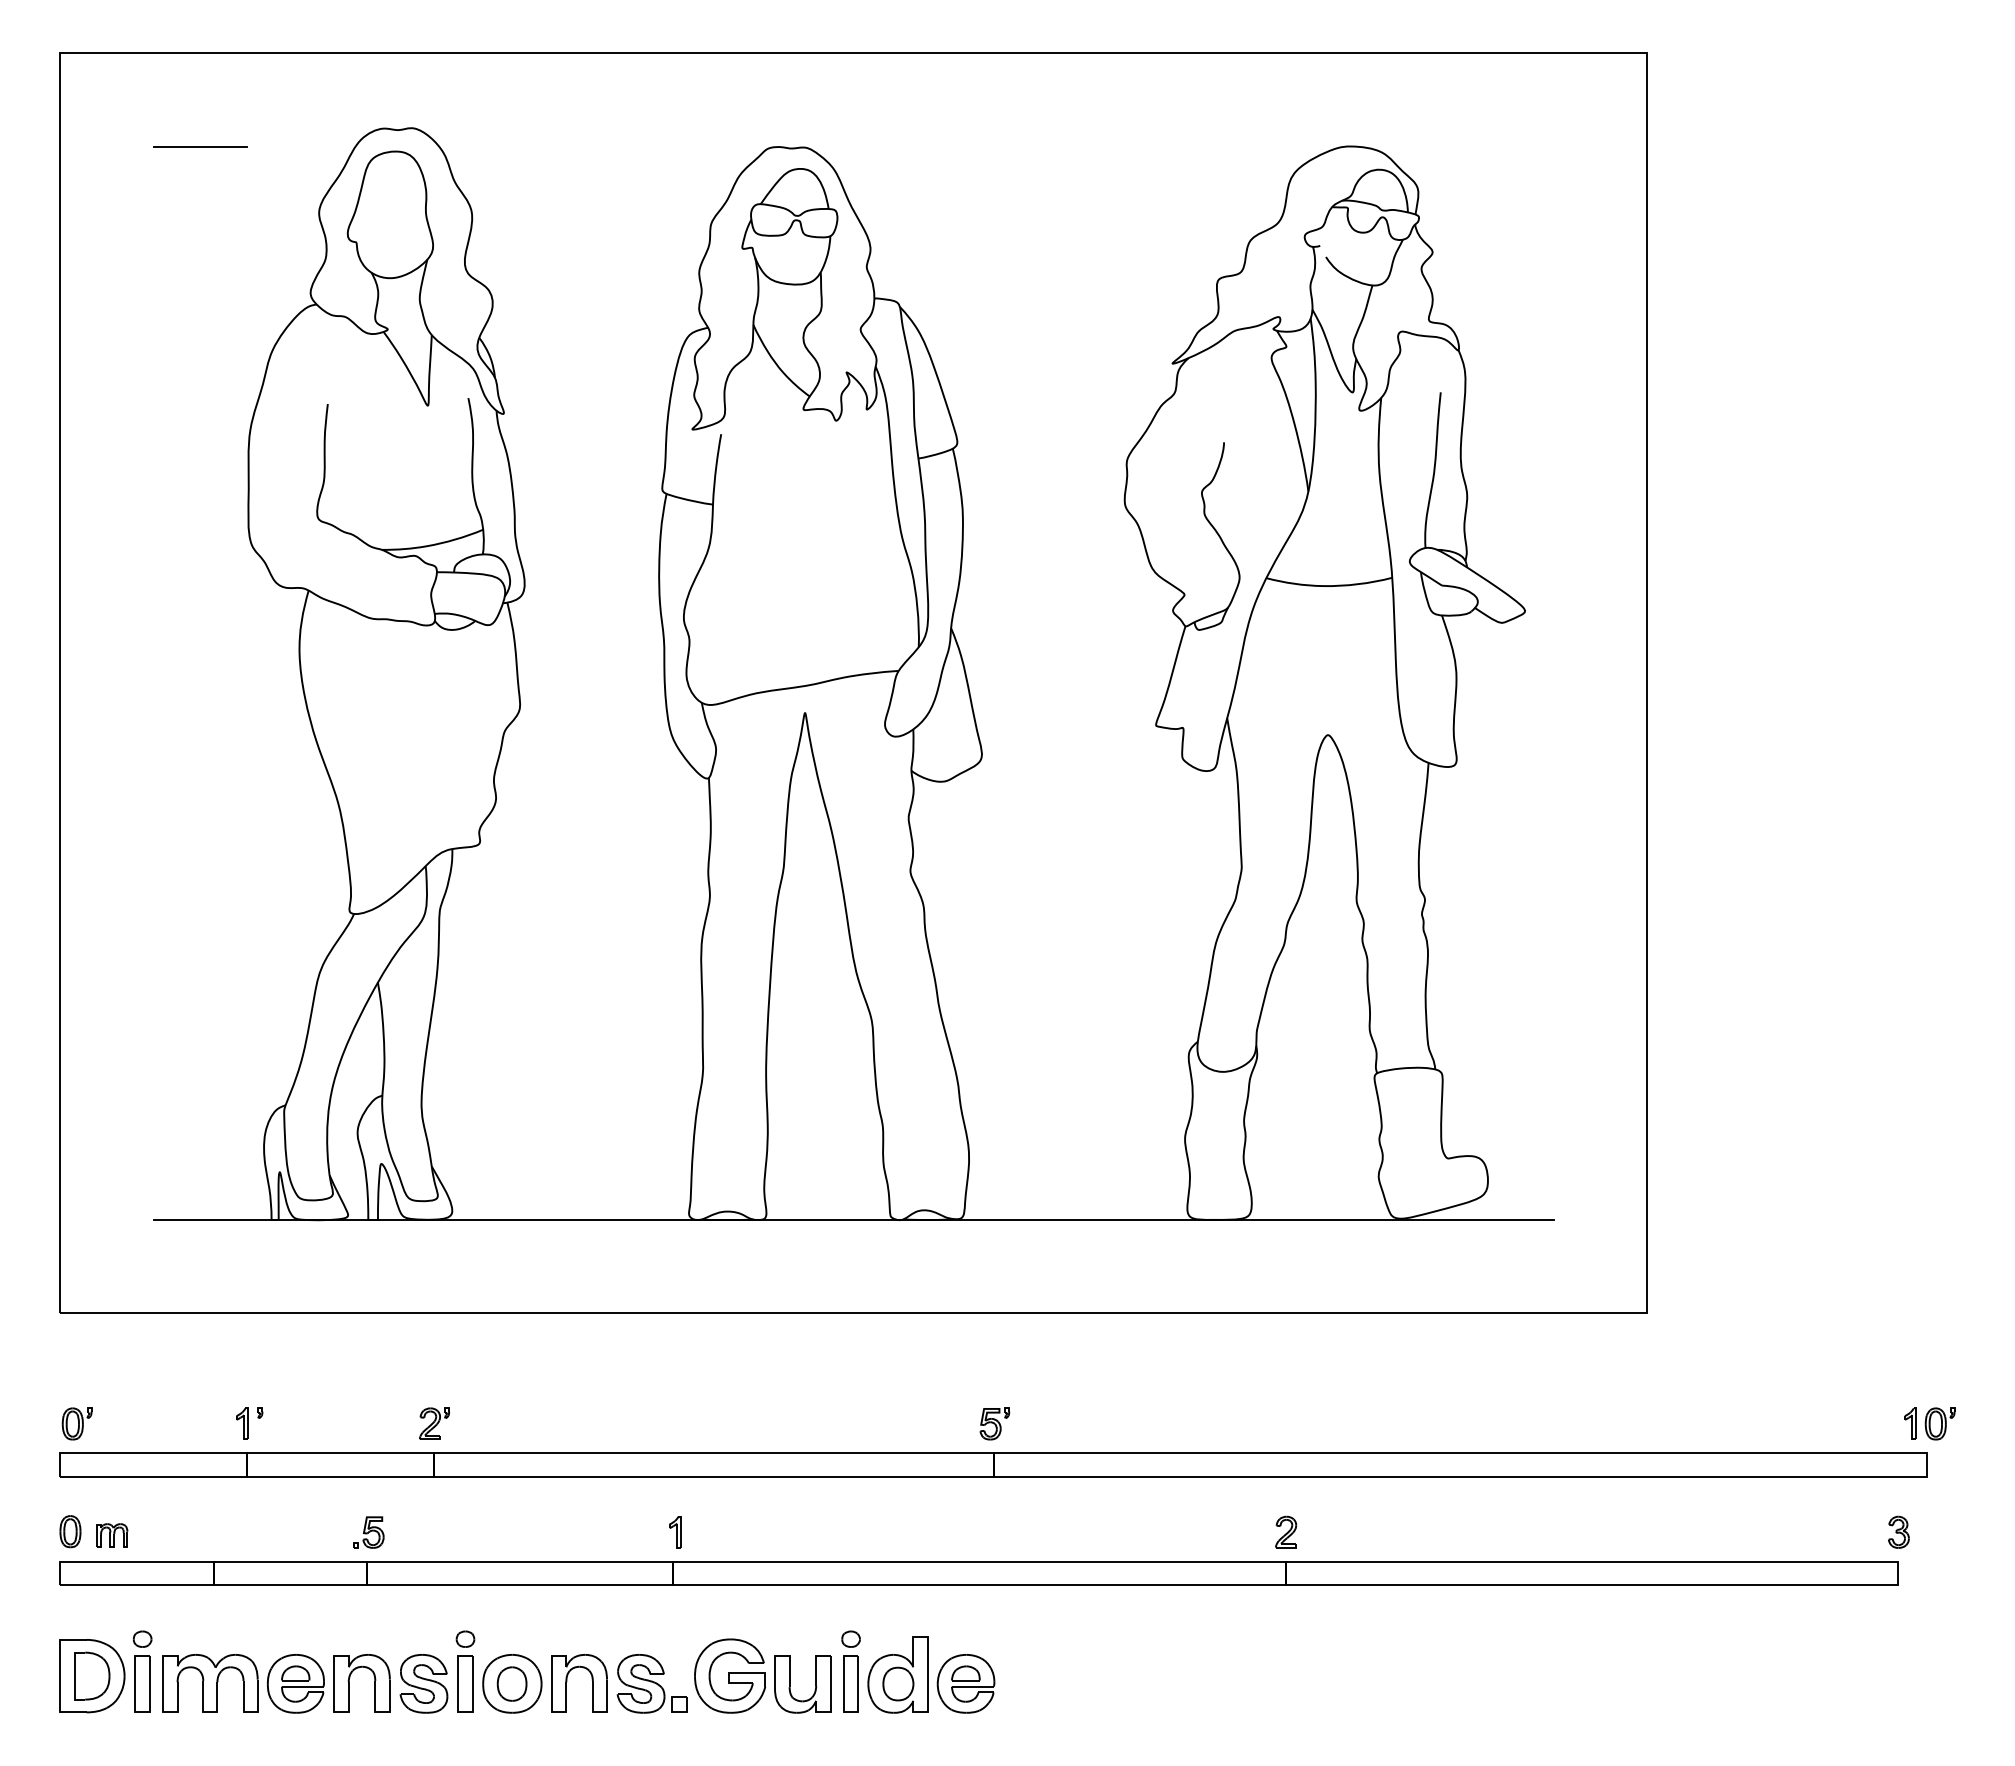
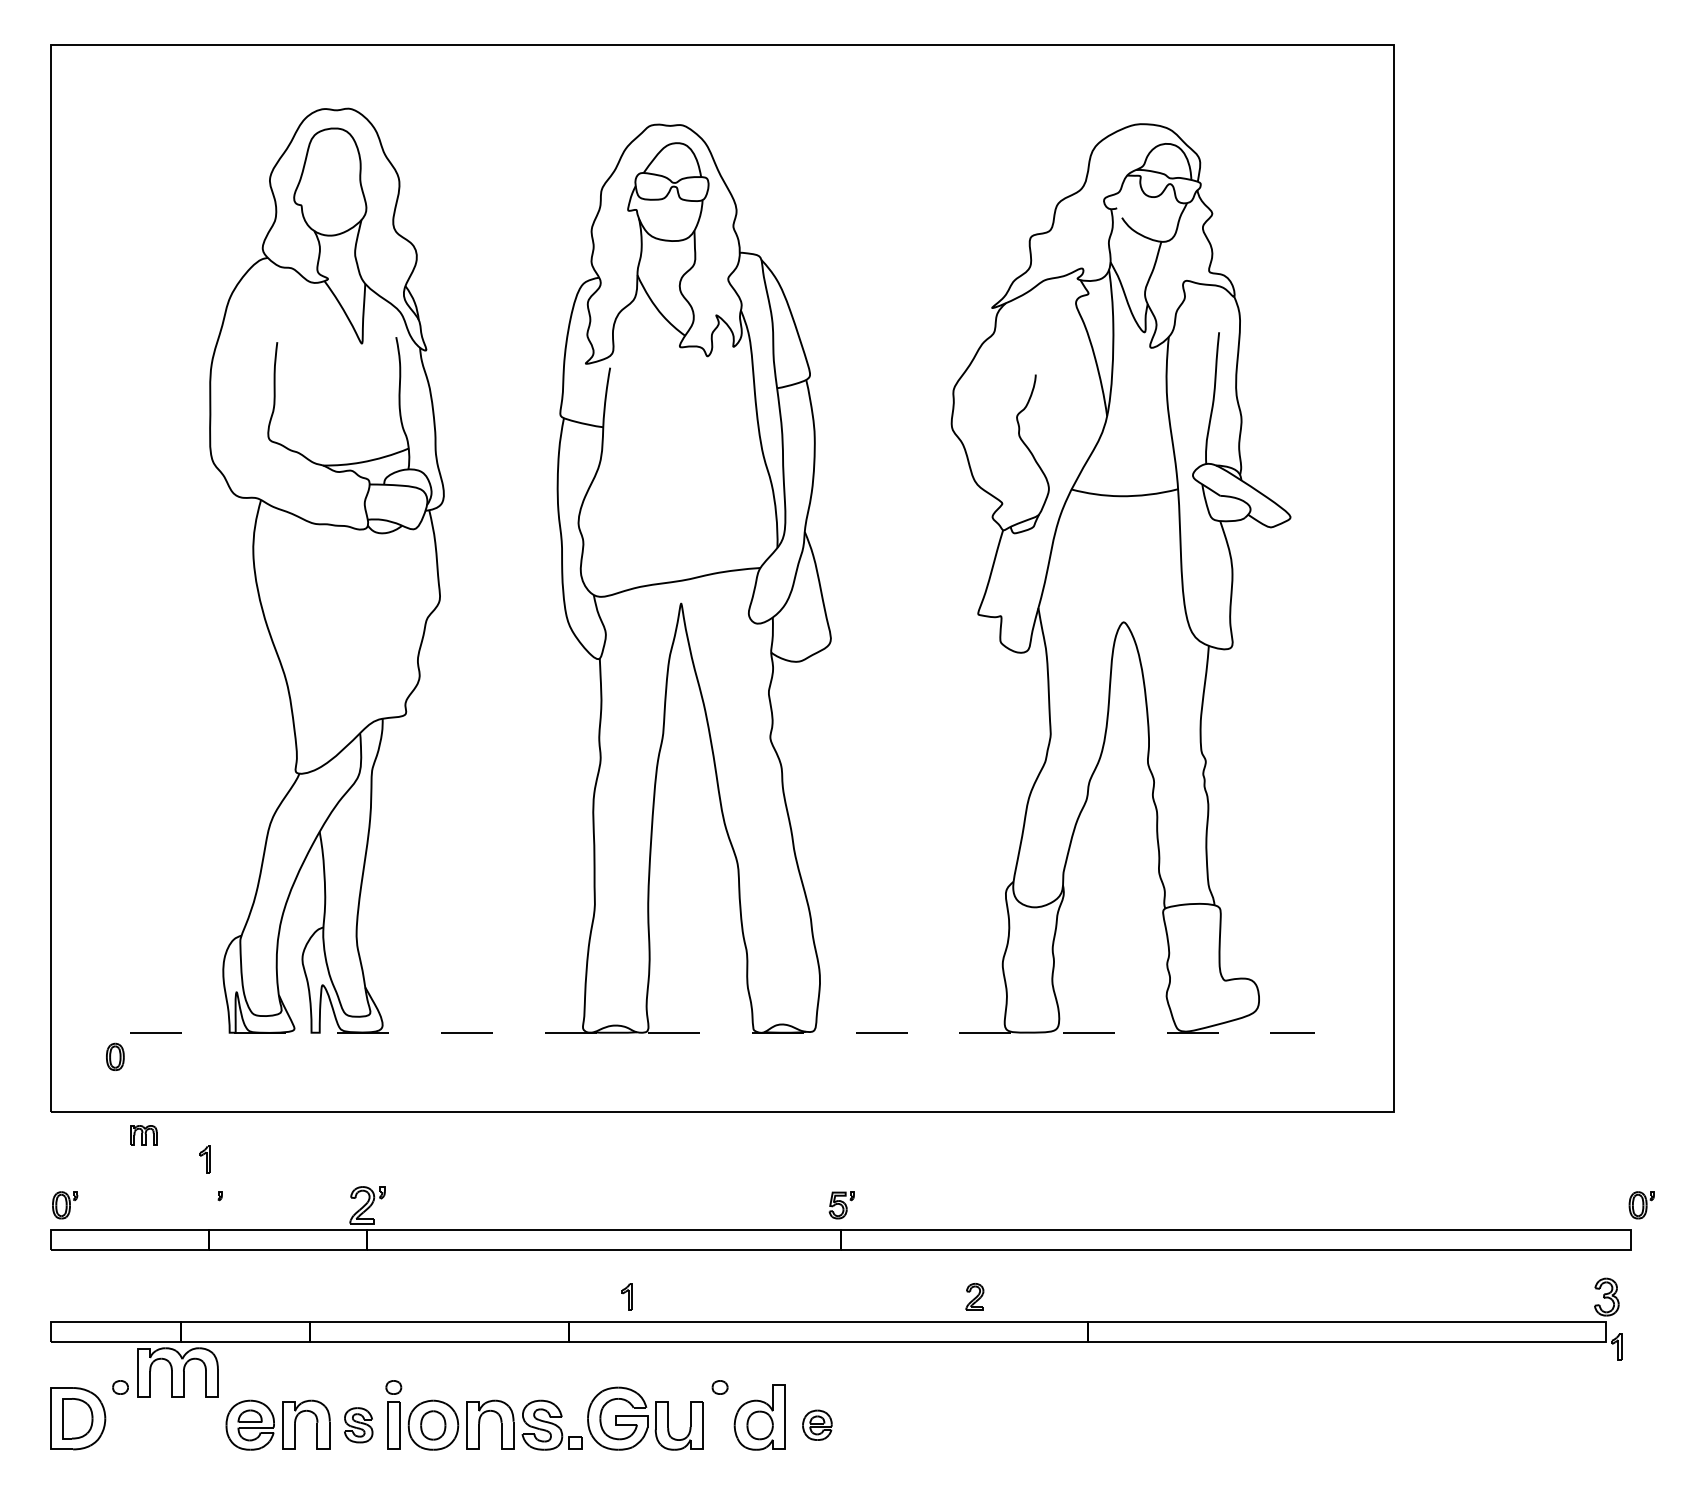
line: (200, 146) -> (169, 124), removed
line: (854, 1220) -> (723, 1033), solid -> dashed
part: (242, 1423) -> (205, 1159), moved
part: (434, 1423) -> (367, 1204), size x1.4
part: (1910, 1423) -> (1616, 1347), moved
part: (70, 1531) -> (115, 1056), moved
part: (1286, 1531) -> (975, 1296), moved
part: (1898, 1531) -> (1606, 1296), size x1.4
part: (368, 1532) -> (311, 1297), removed
part: (675, 1532) -> (627, 1297), moved
part: (112, 1535) -> (144, 1135), moved
part: (142, 1683) -> (120, 1424), removed
part: (210, 1683) -> (177, 1372), moved
part: (423, 1683) -> (358, 1424), size x0.7
part: (850, 1683) -> (719, 1424), removed
part: (965, 1683) -> (816, 1424), size x0.6

